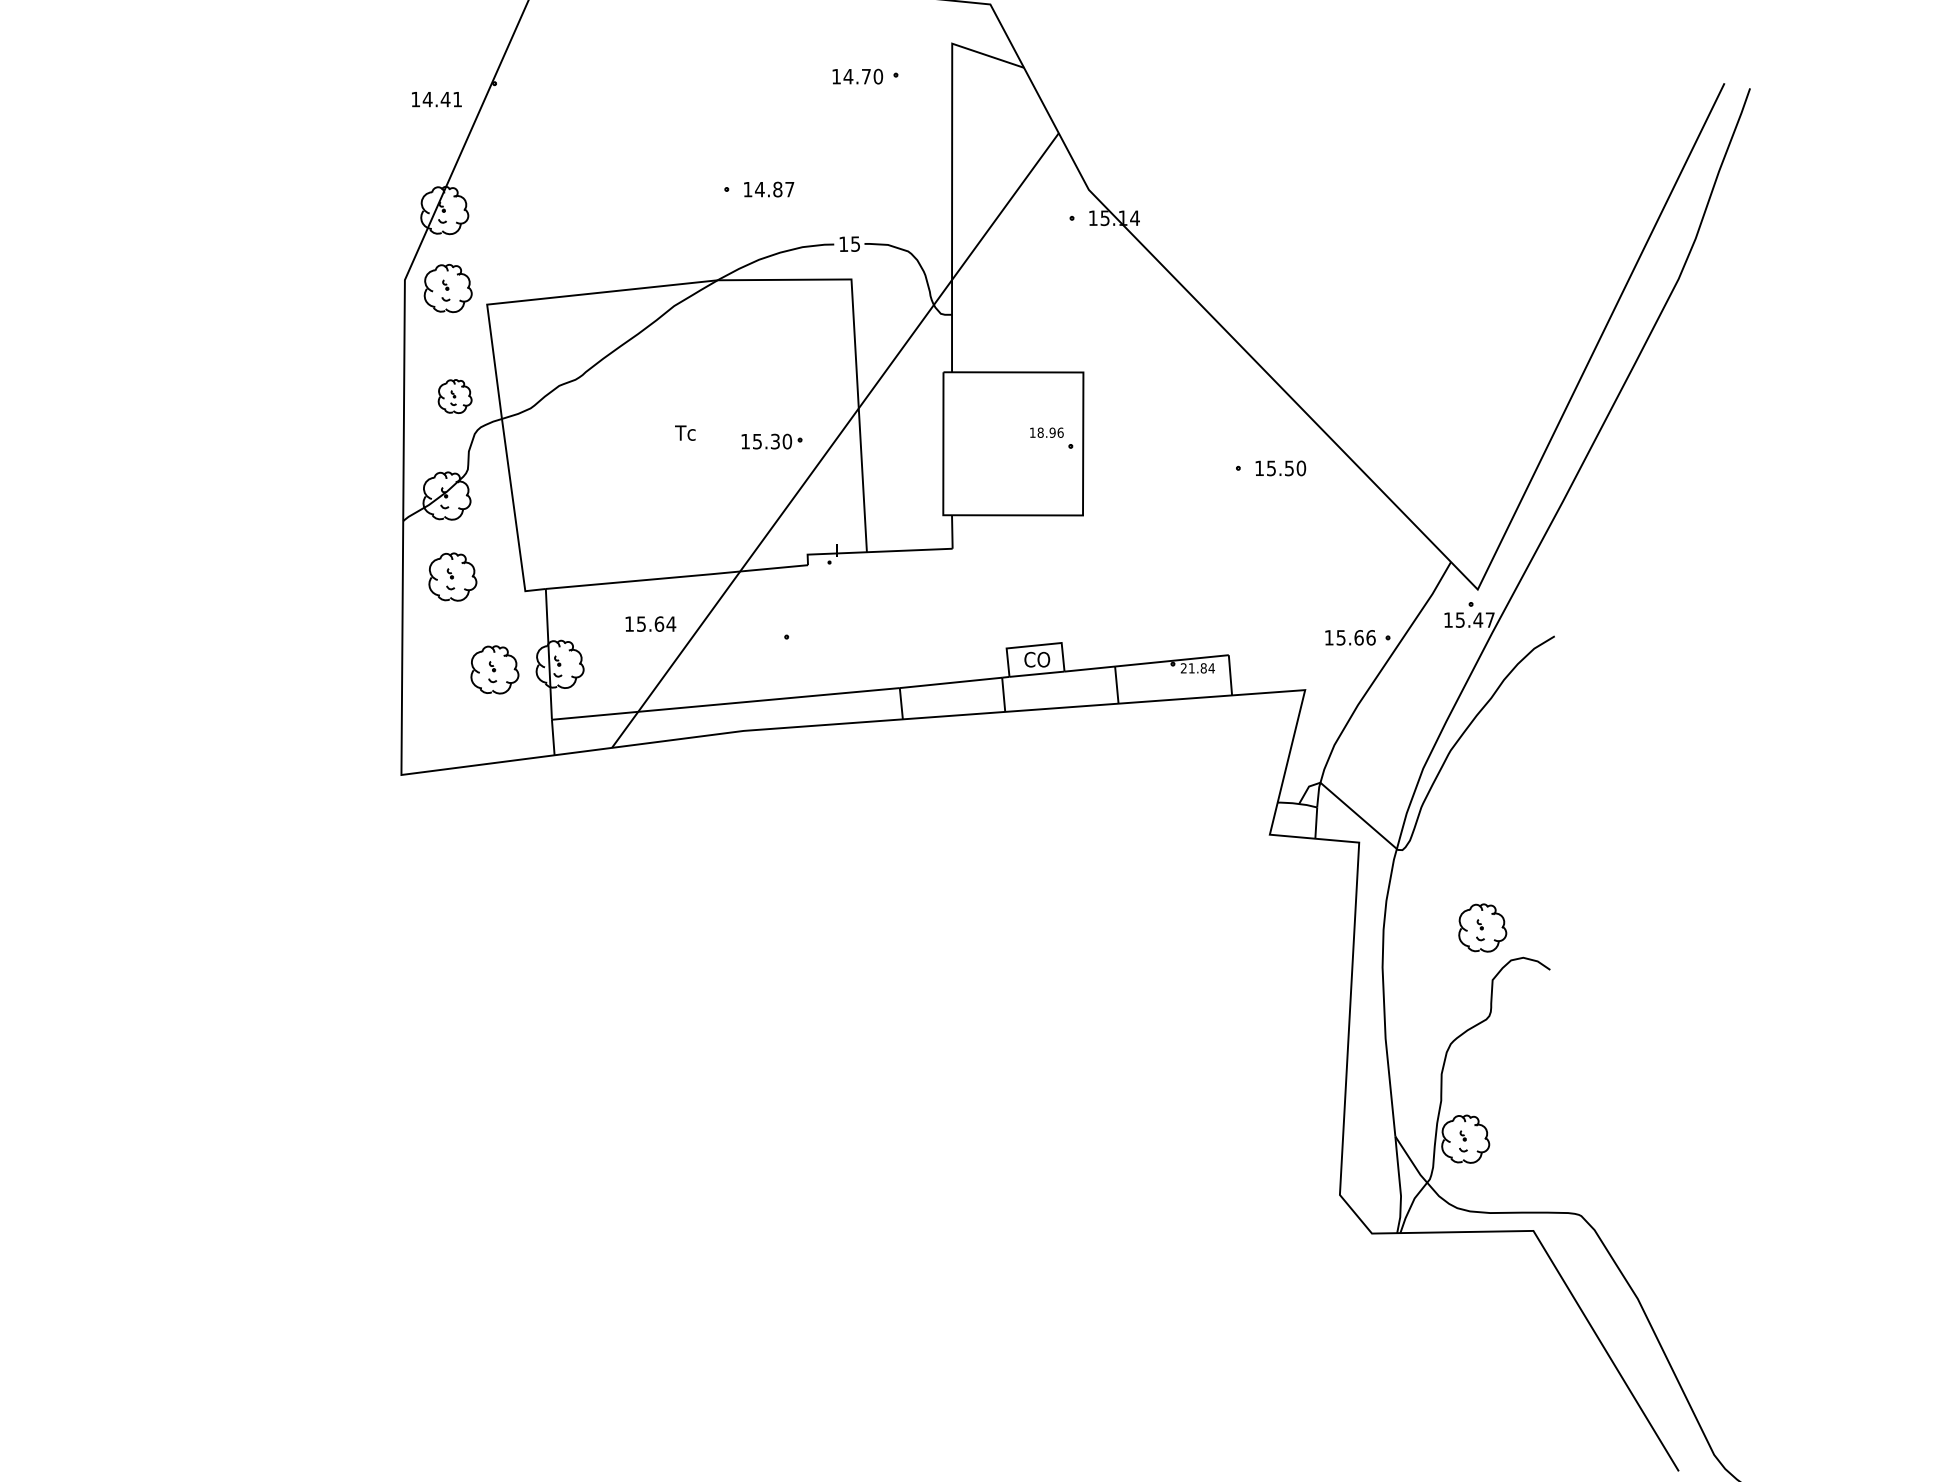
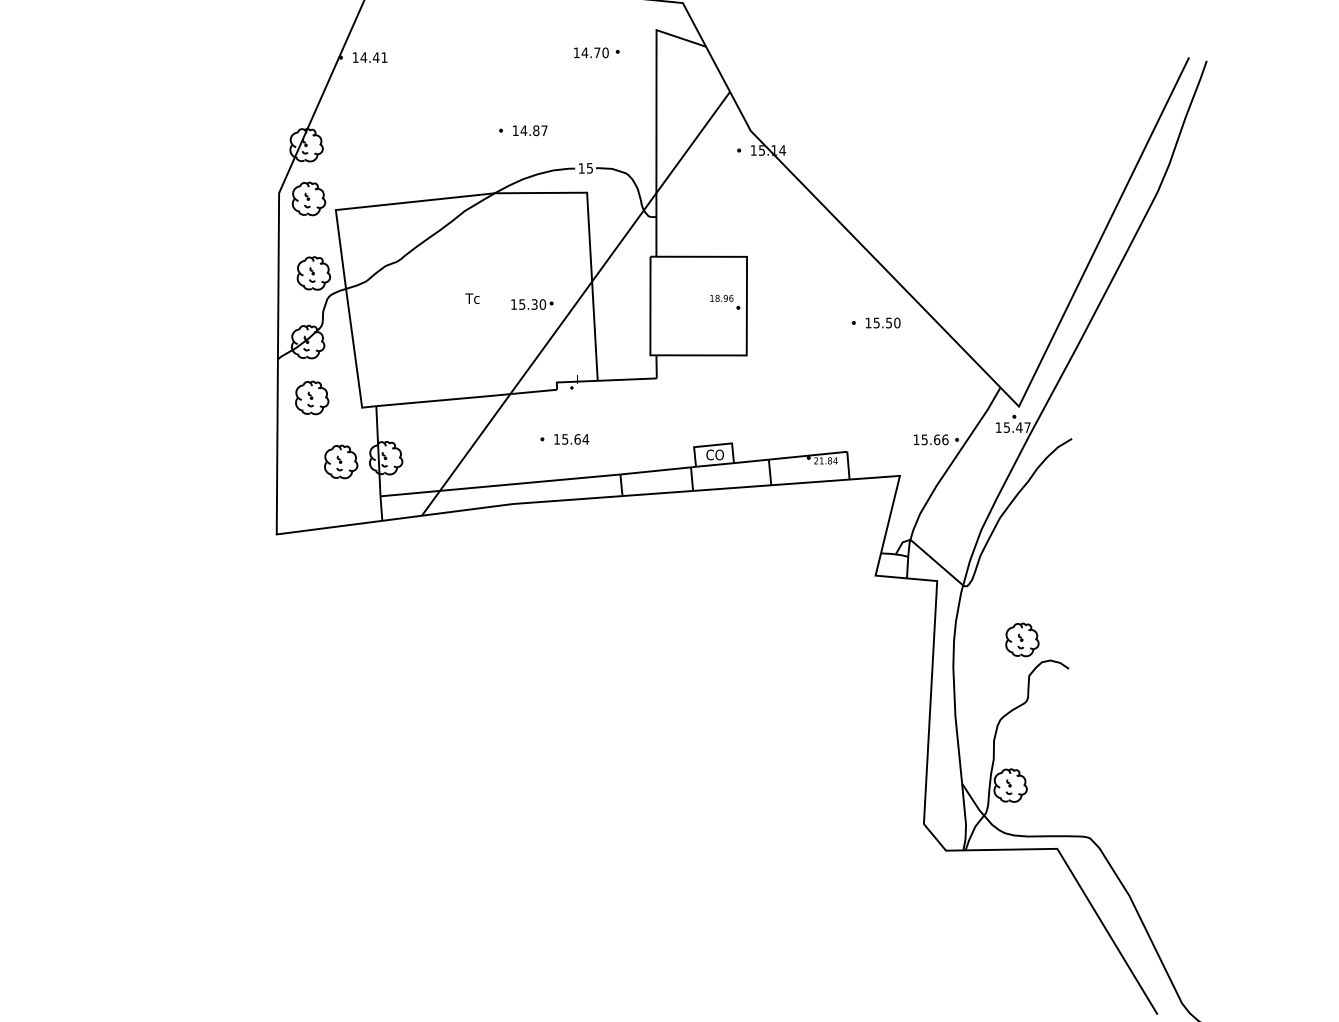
text: (437, 99) -> (370, 57), moved
part: (454, 396) -> (313, 273), size x1.43
text: (650, 624) -> (571, 439), moved

